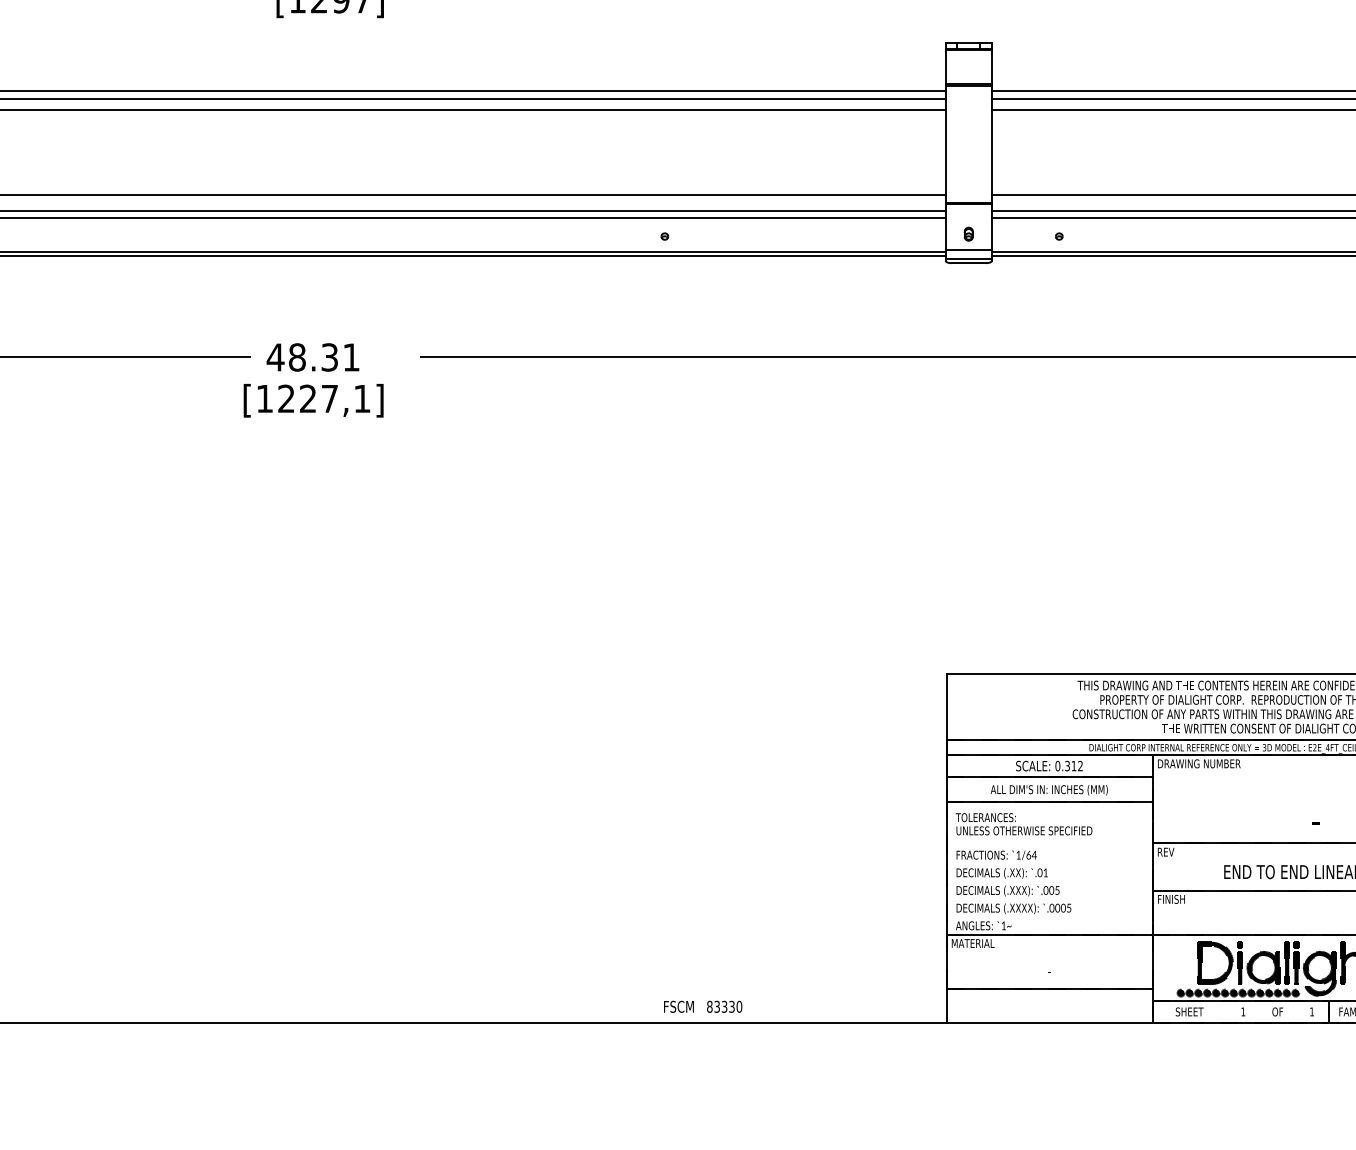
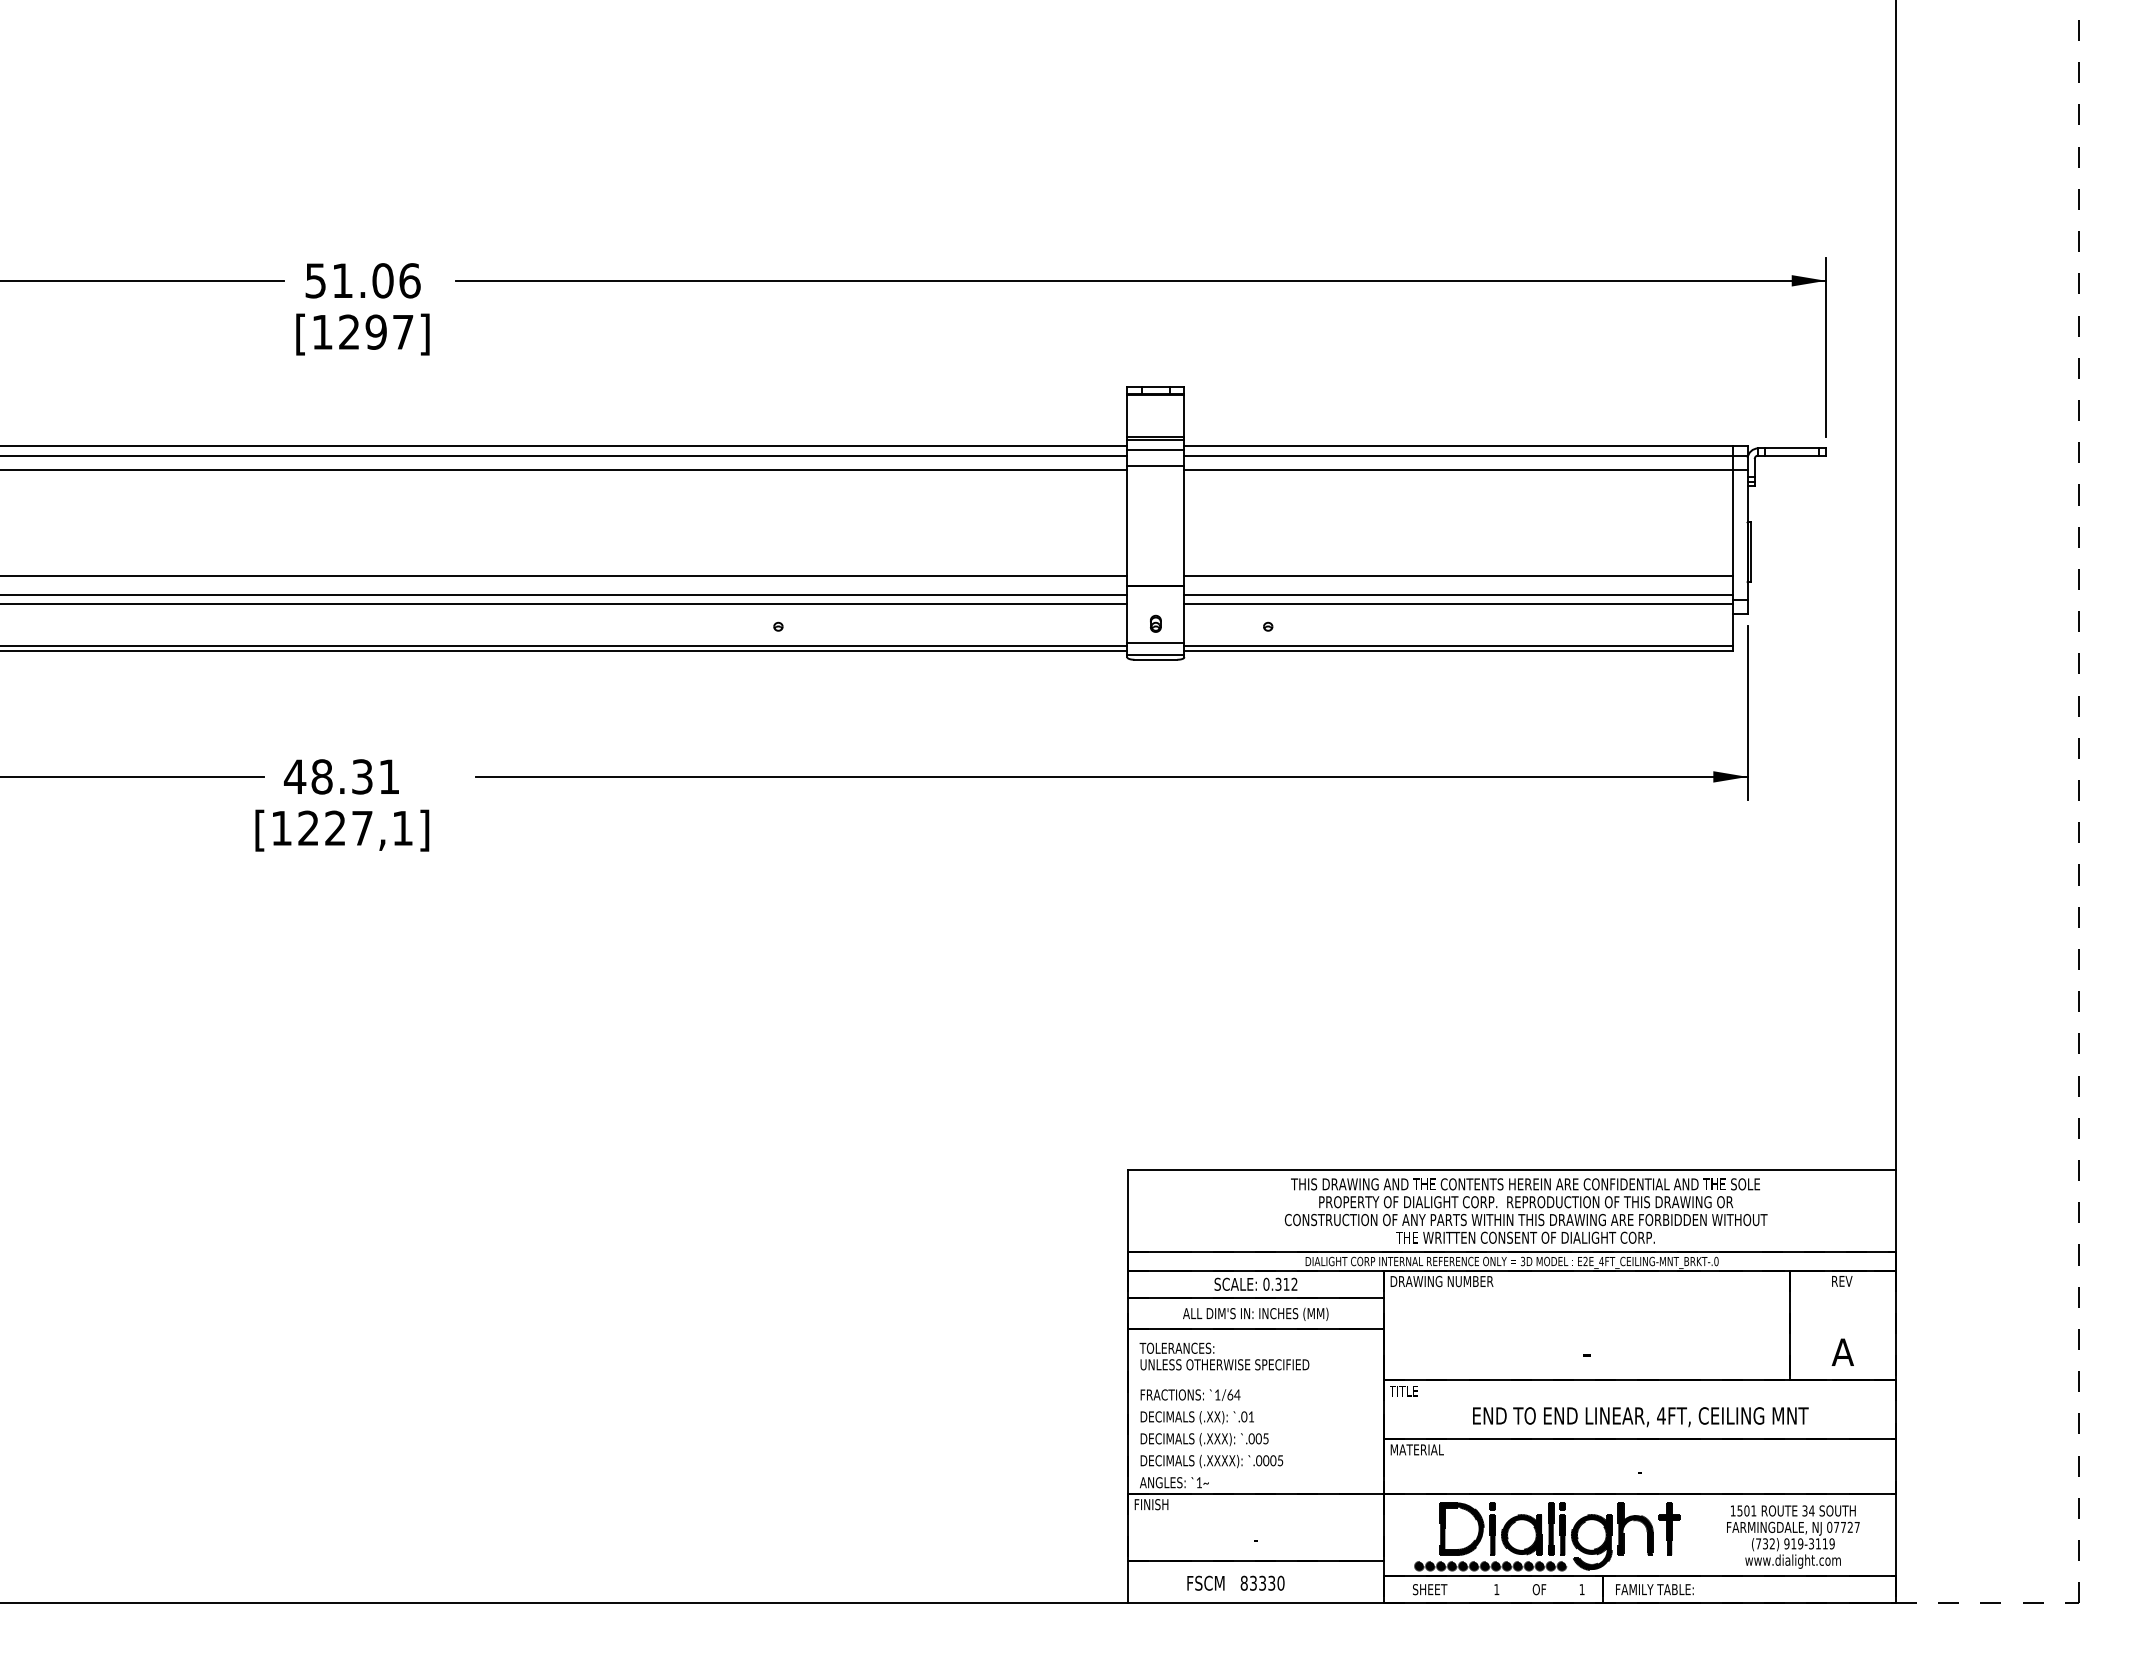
line: (968, 93) -> (1155, 449), added
line: (968, 107) -> (1155, 466), added
text: (1168, 851) -> (1403, 1390), REV -> TITLE
text: (1179, 899) -> (1417, 1449), FINISH -> MATERIAL
text: (973, 943) -> (1161, 1504), MATERIAL -> FINISH
text: (702, 1006) -> (1235, 1582), moved

